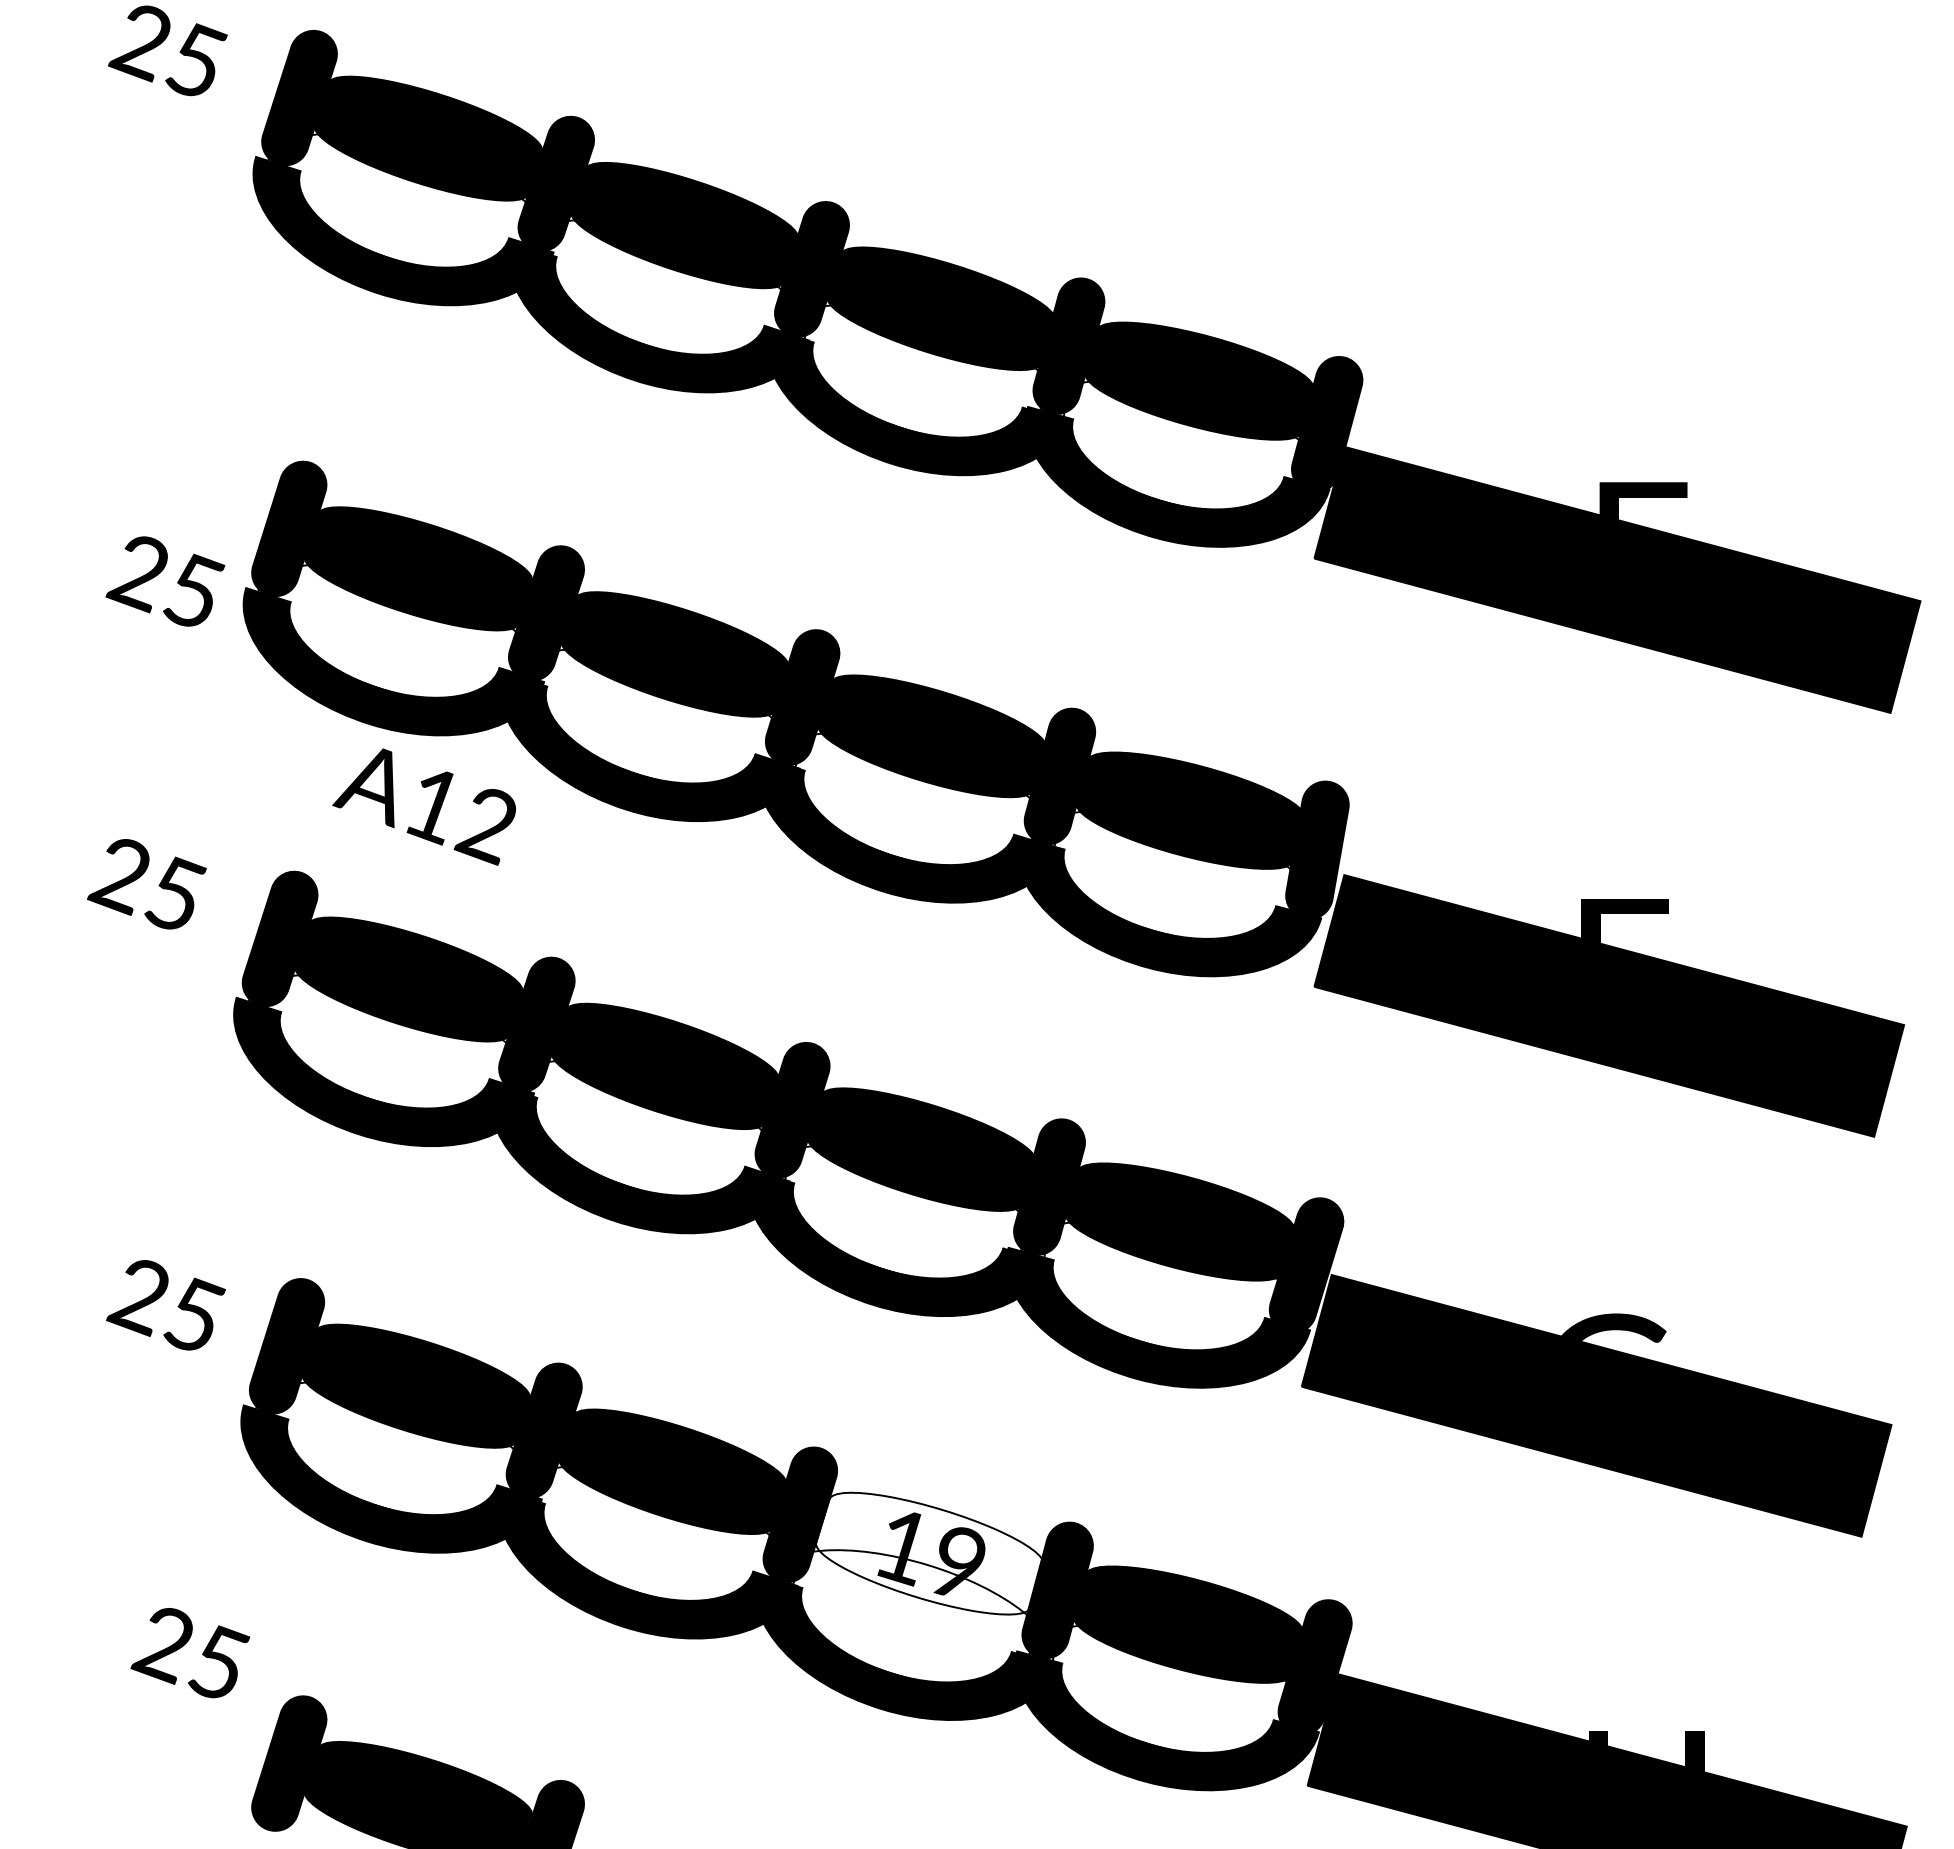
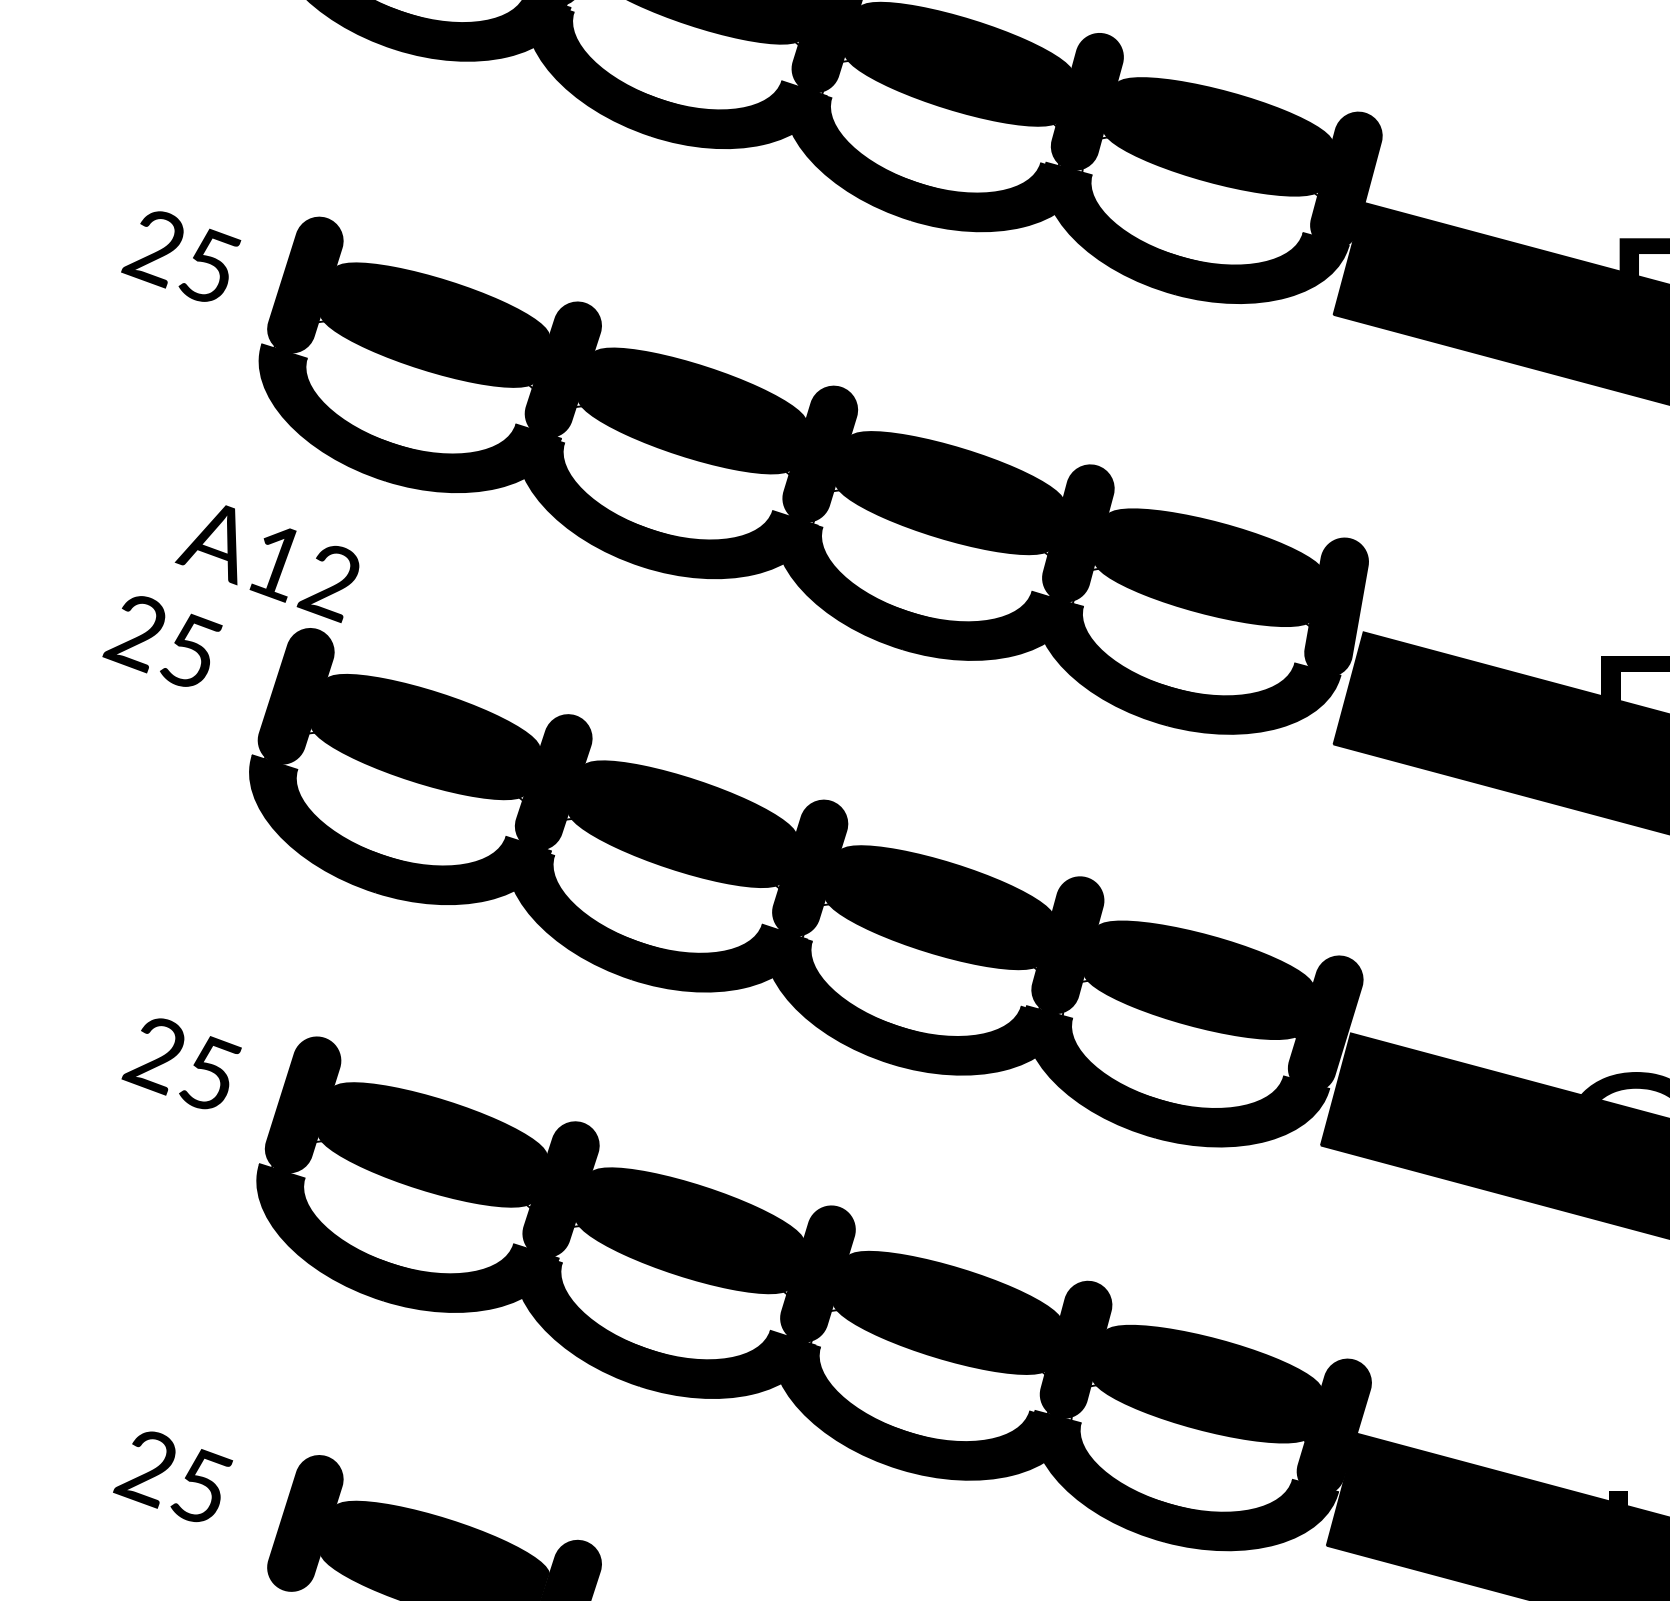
text: (165, 581) -> (181, 256), moved
text: (423, 806) -> (266, 563), moved
fill: (929, 1553) -> (947, 1312), added
text: (190, 1653) -> (173, 1477), moved

